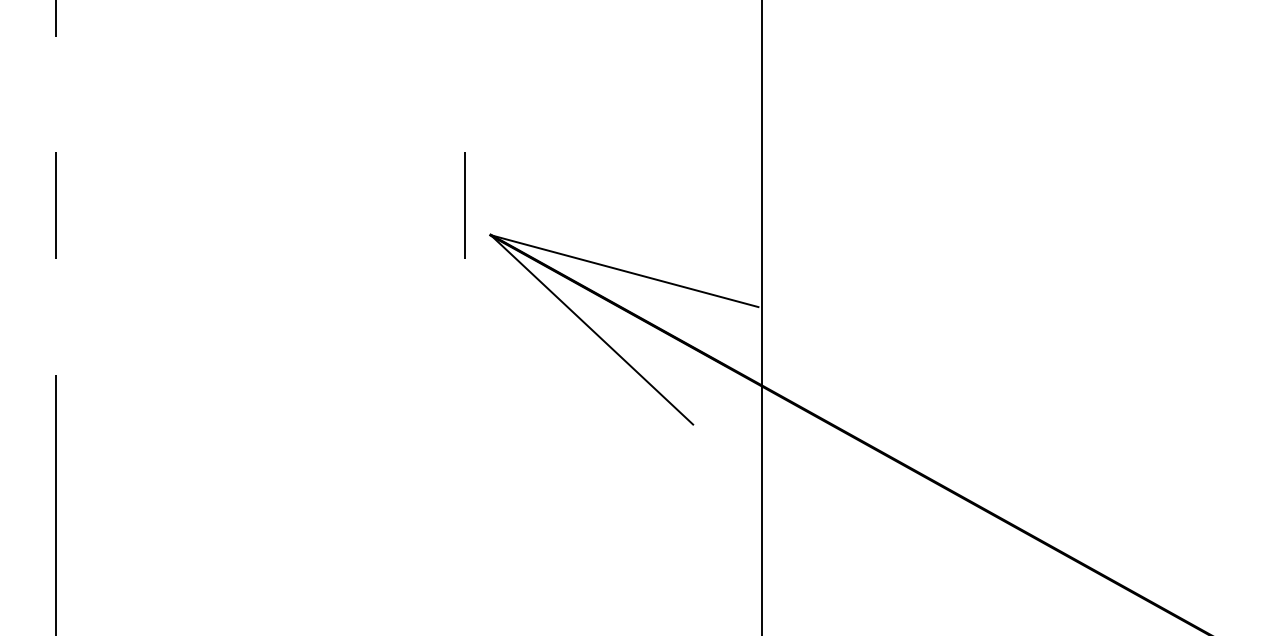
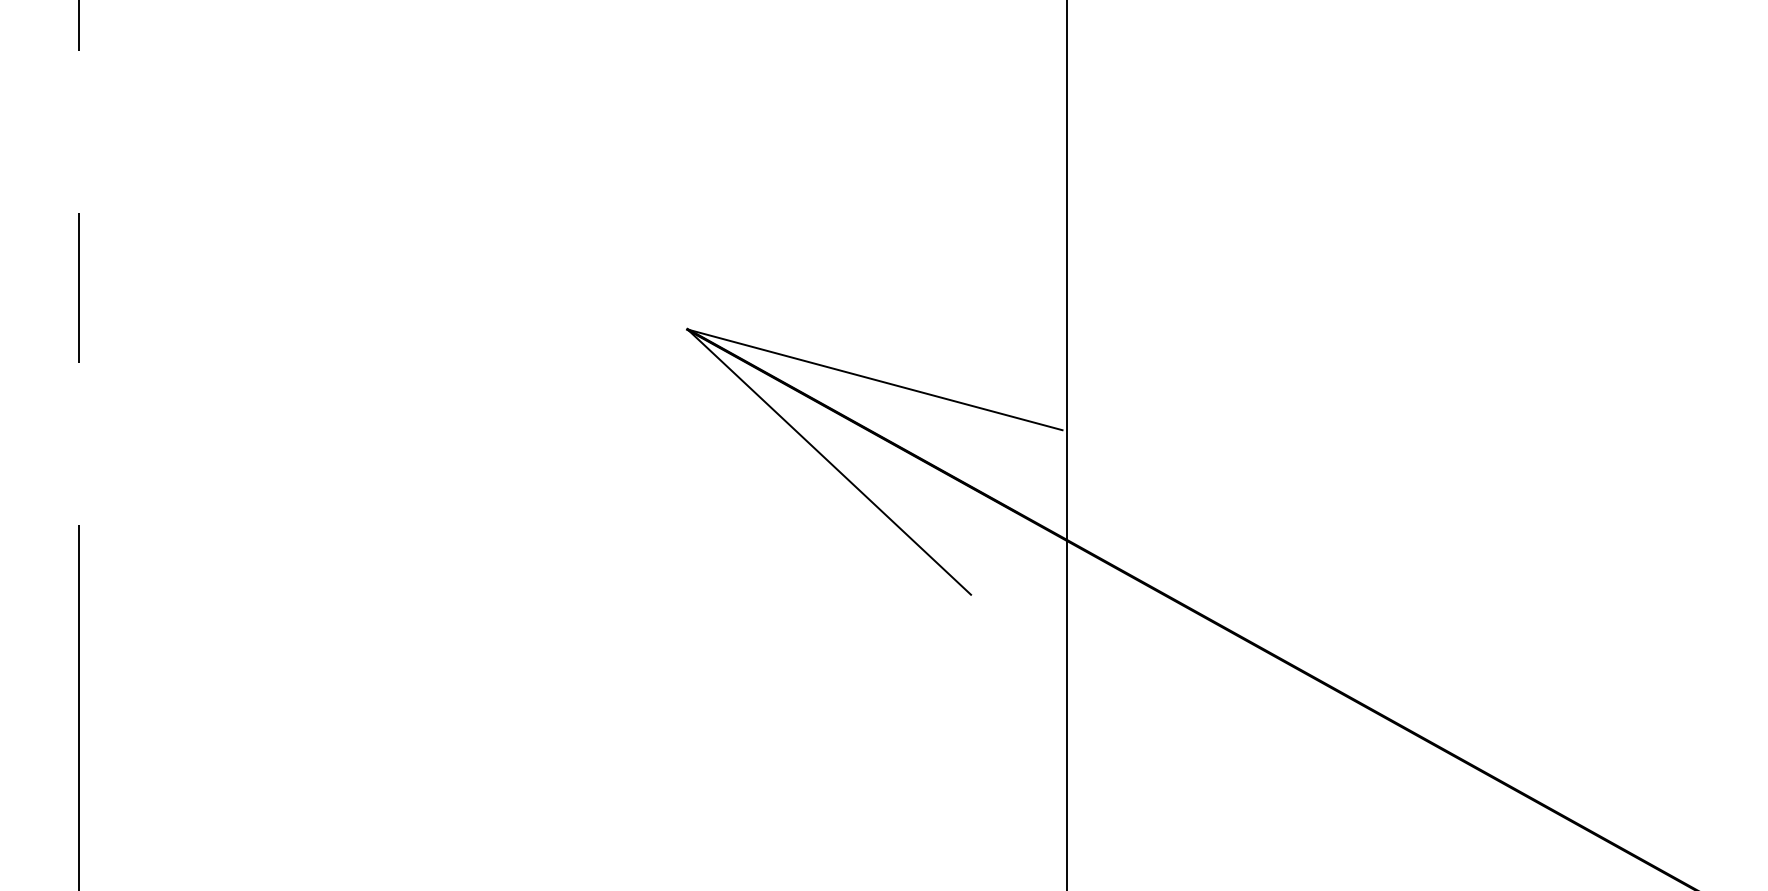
line: (464, 205) -> (650, 287), removed

